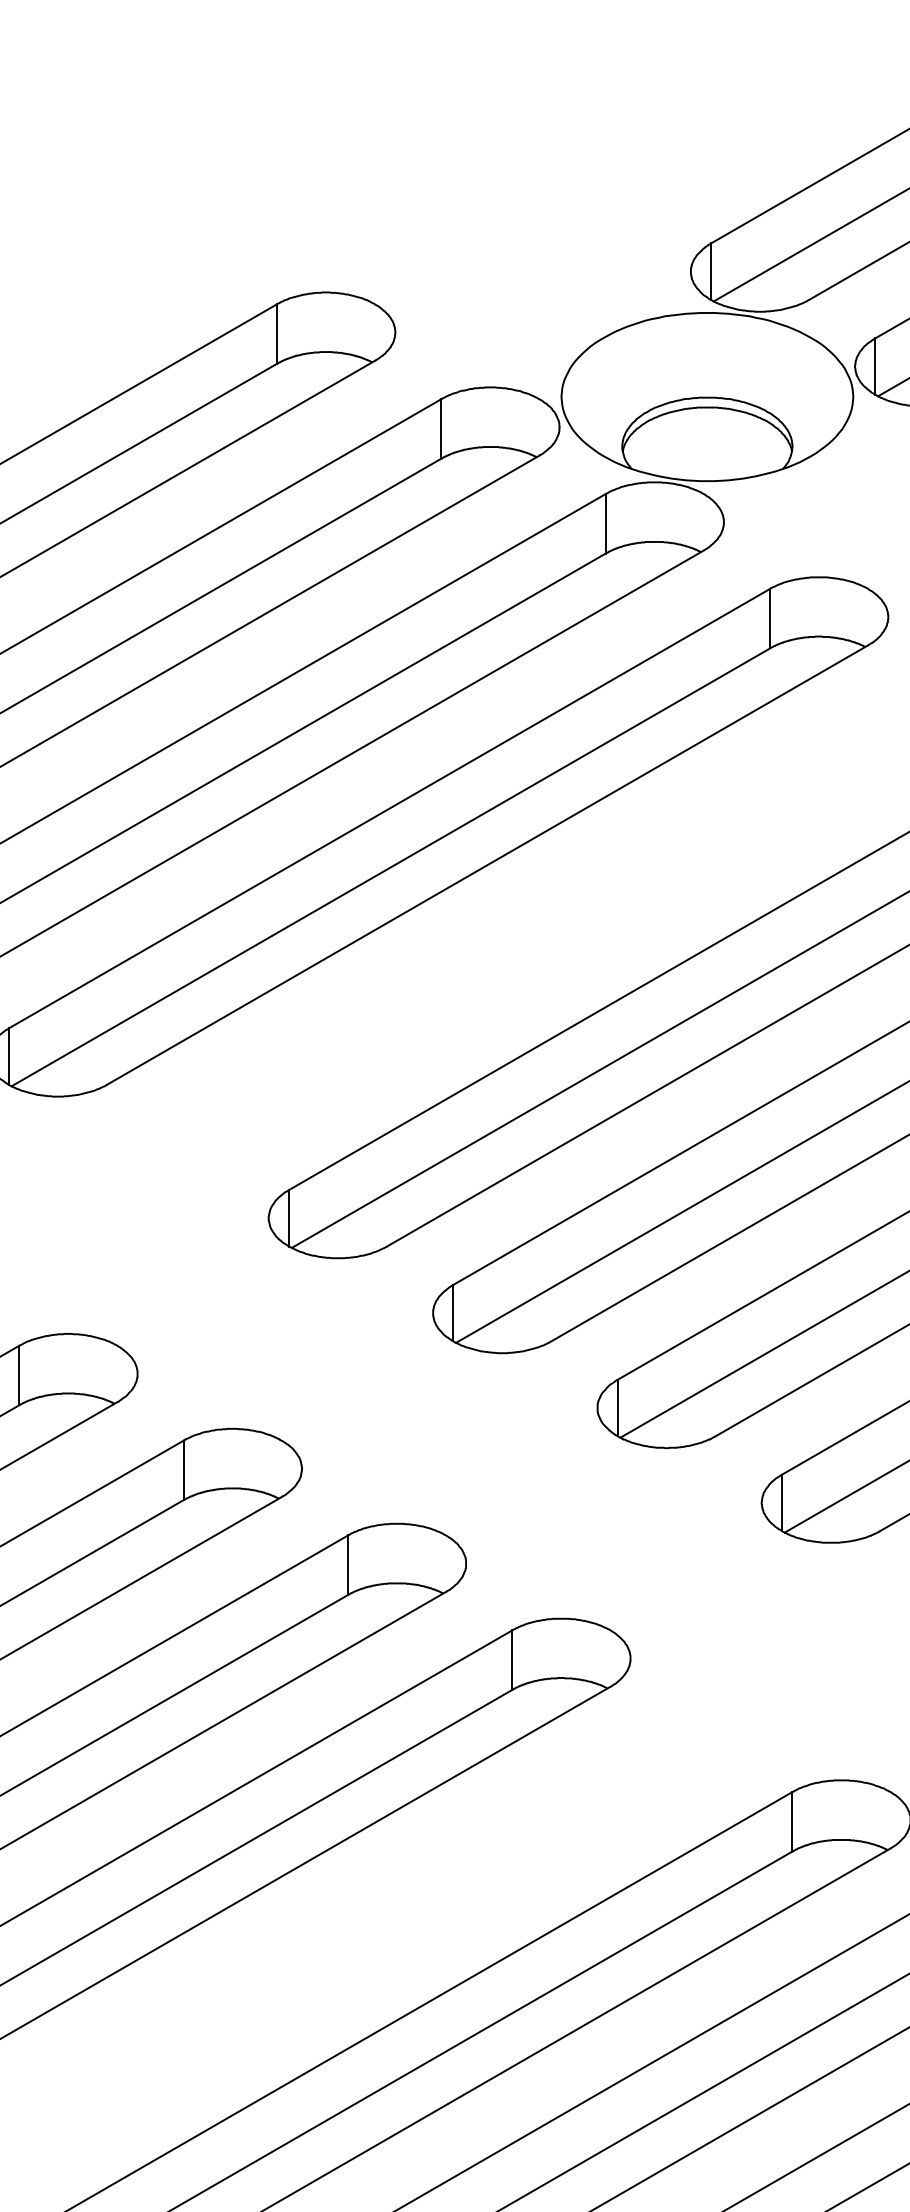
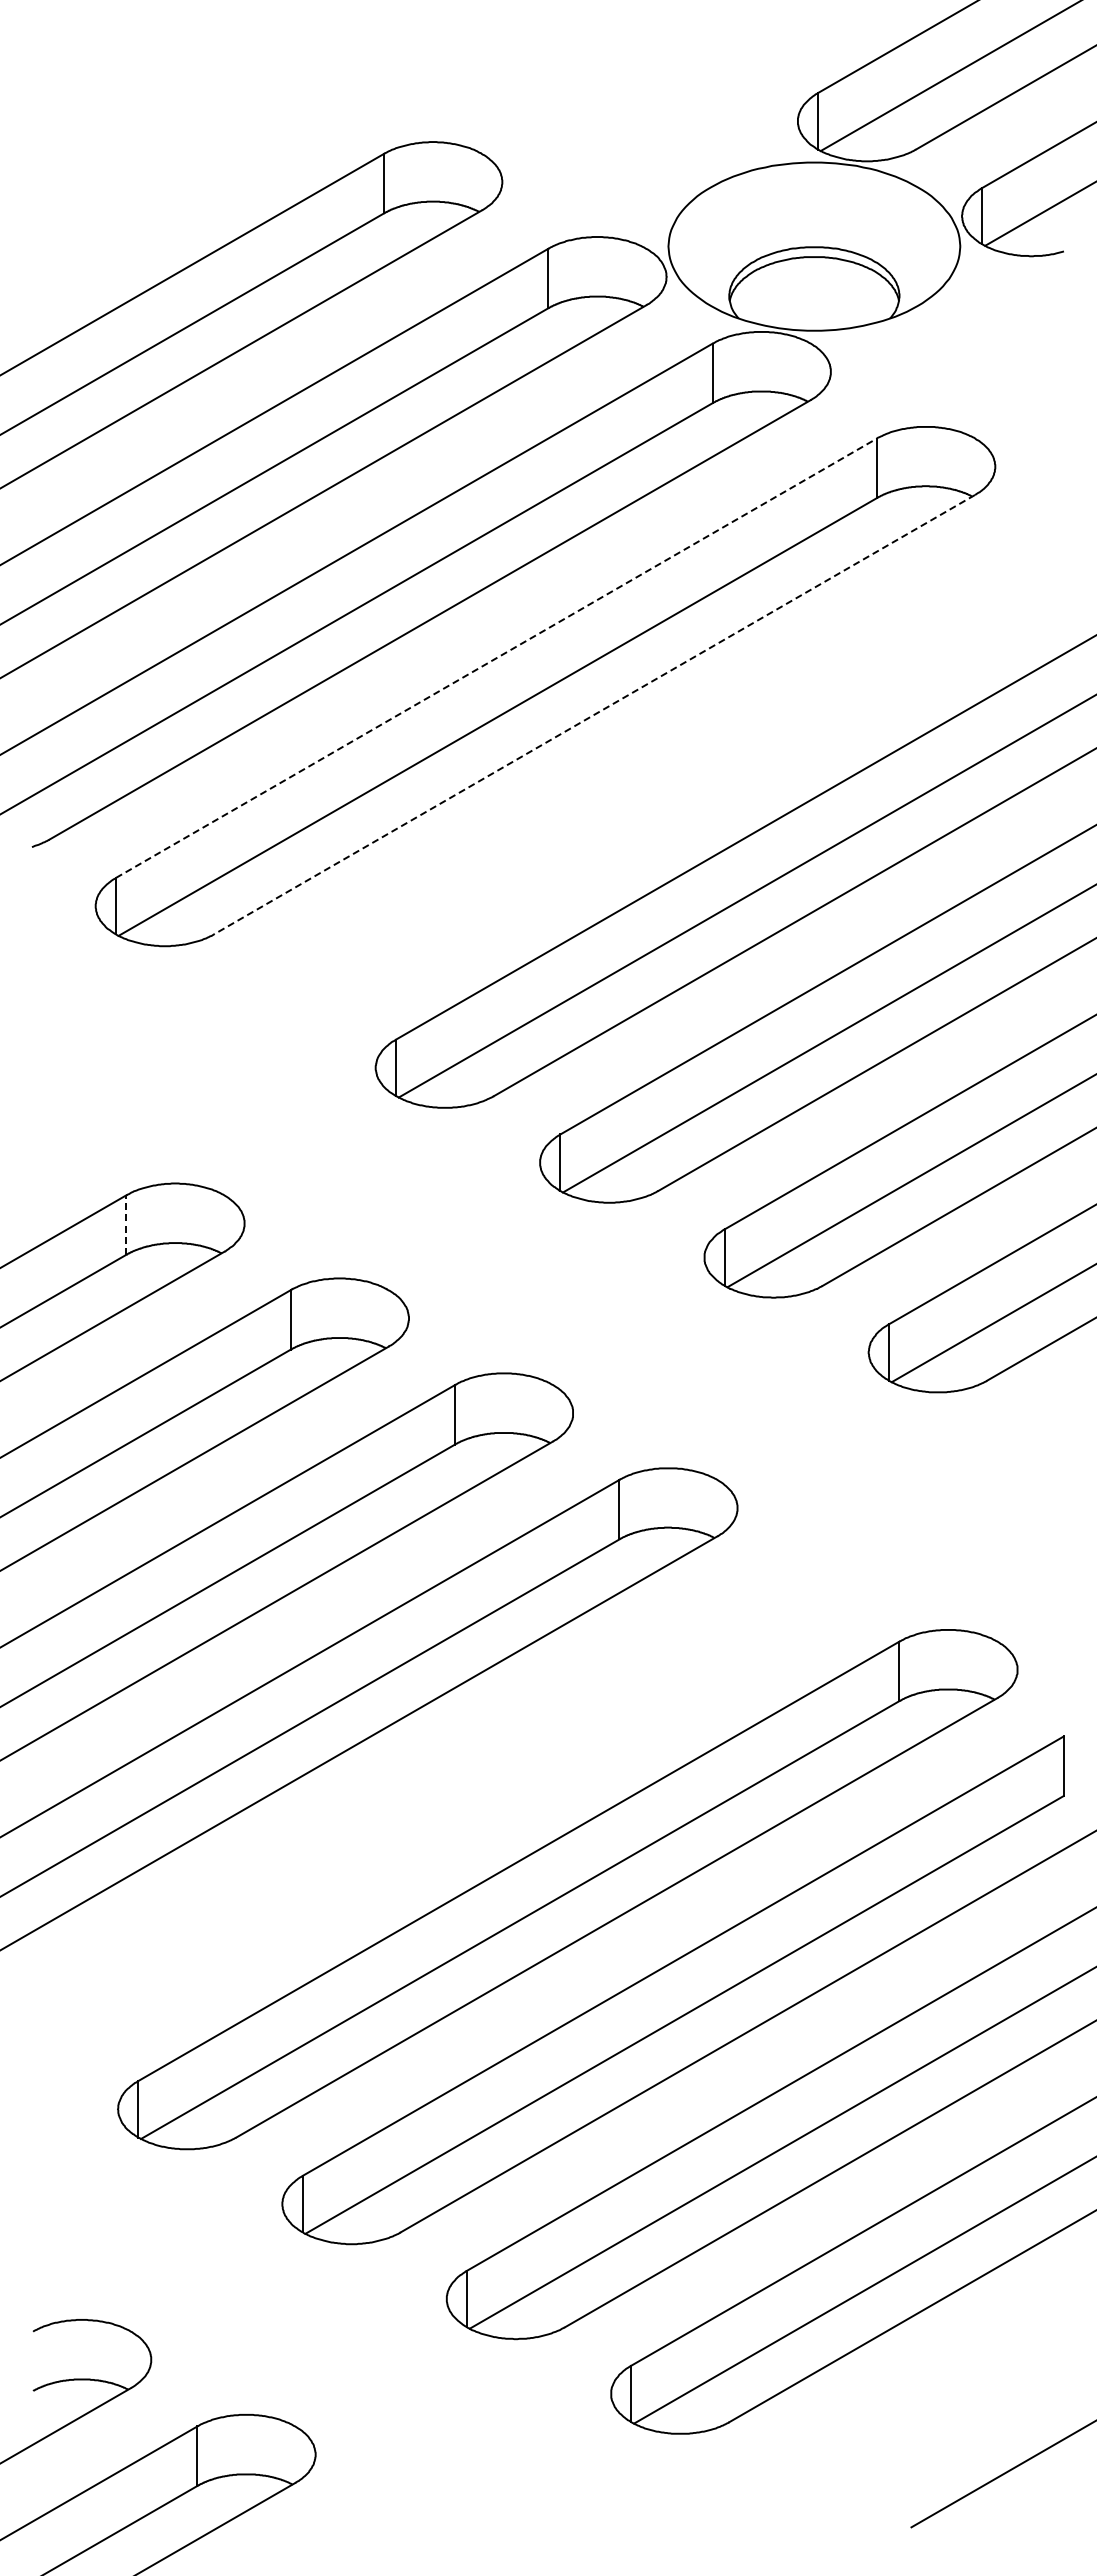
line: (389, 807) -> (496, 657), solid -> dashed
line: (487, 864) -> (594, 714), solid -> dashed
line: (19, 1375) -> (126, 1225), solid -> dashed

